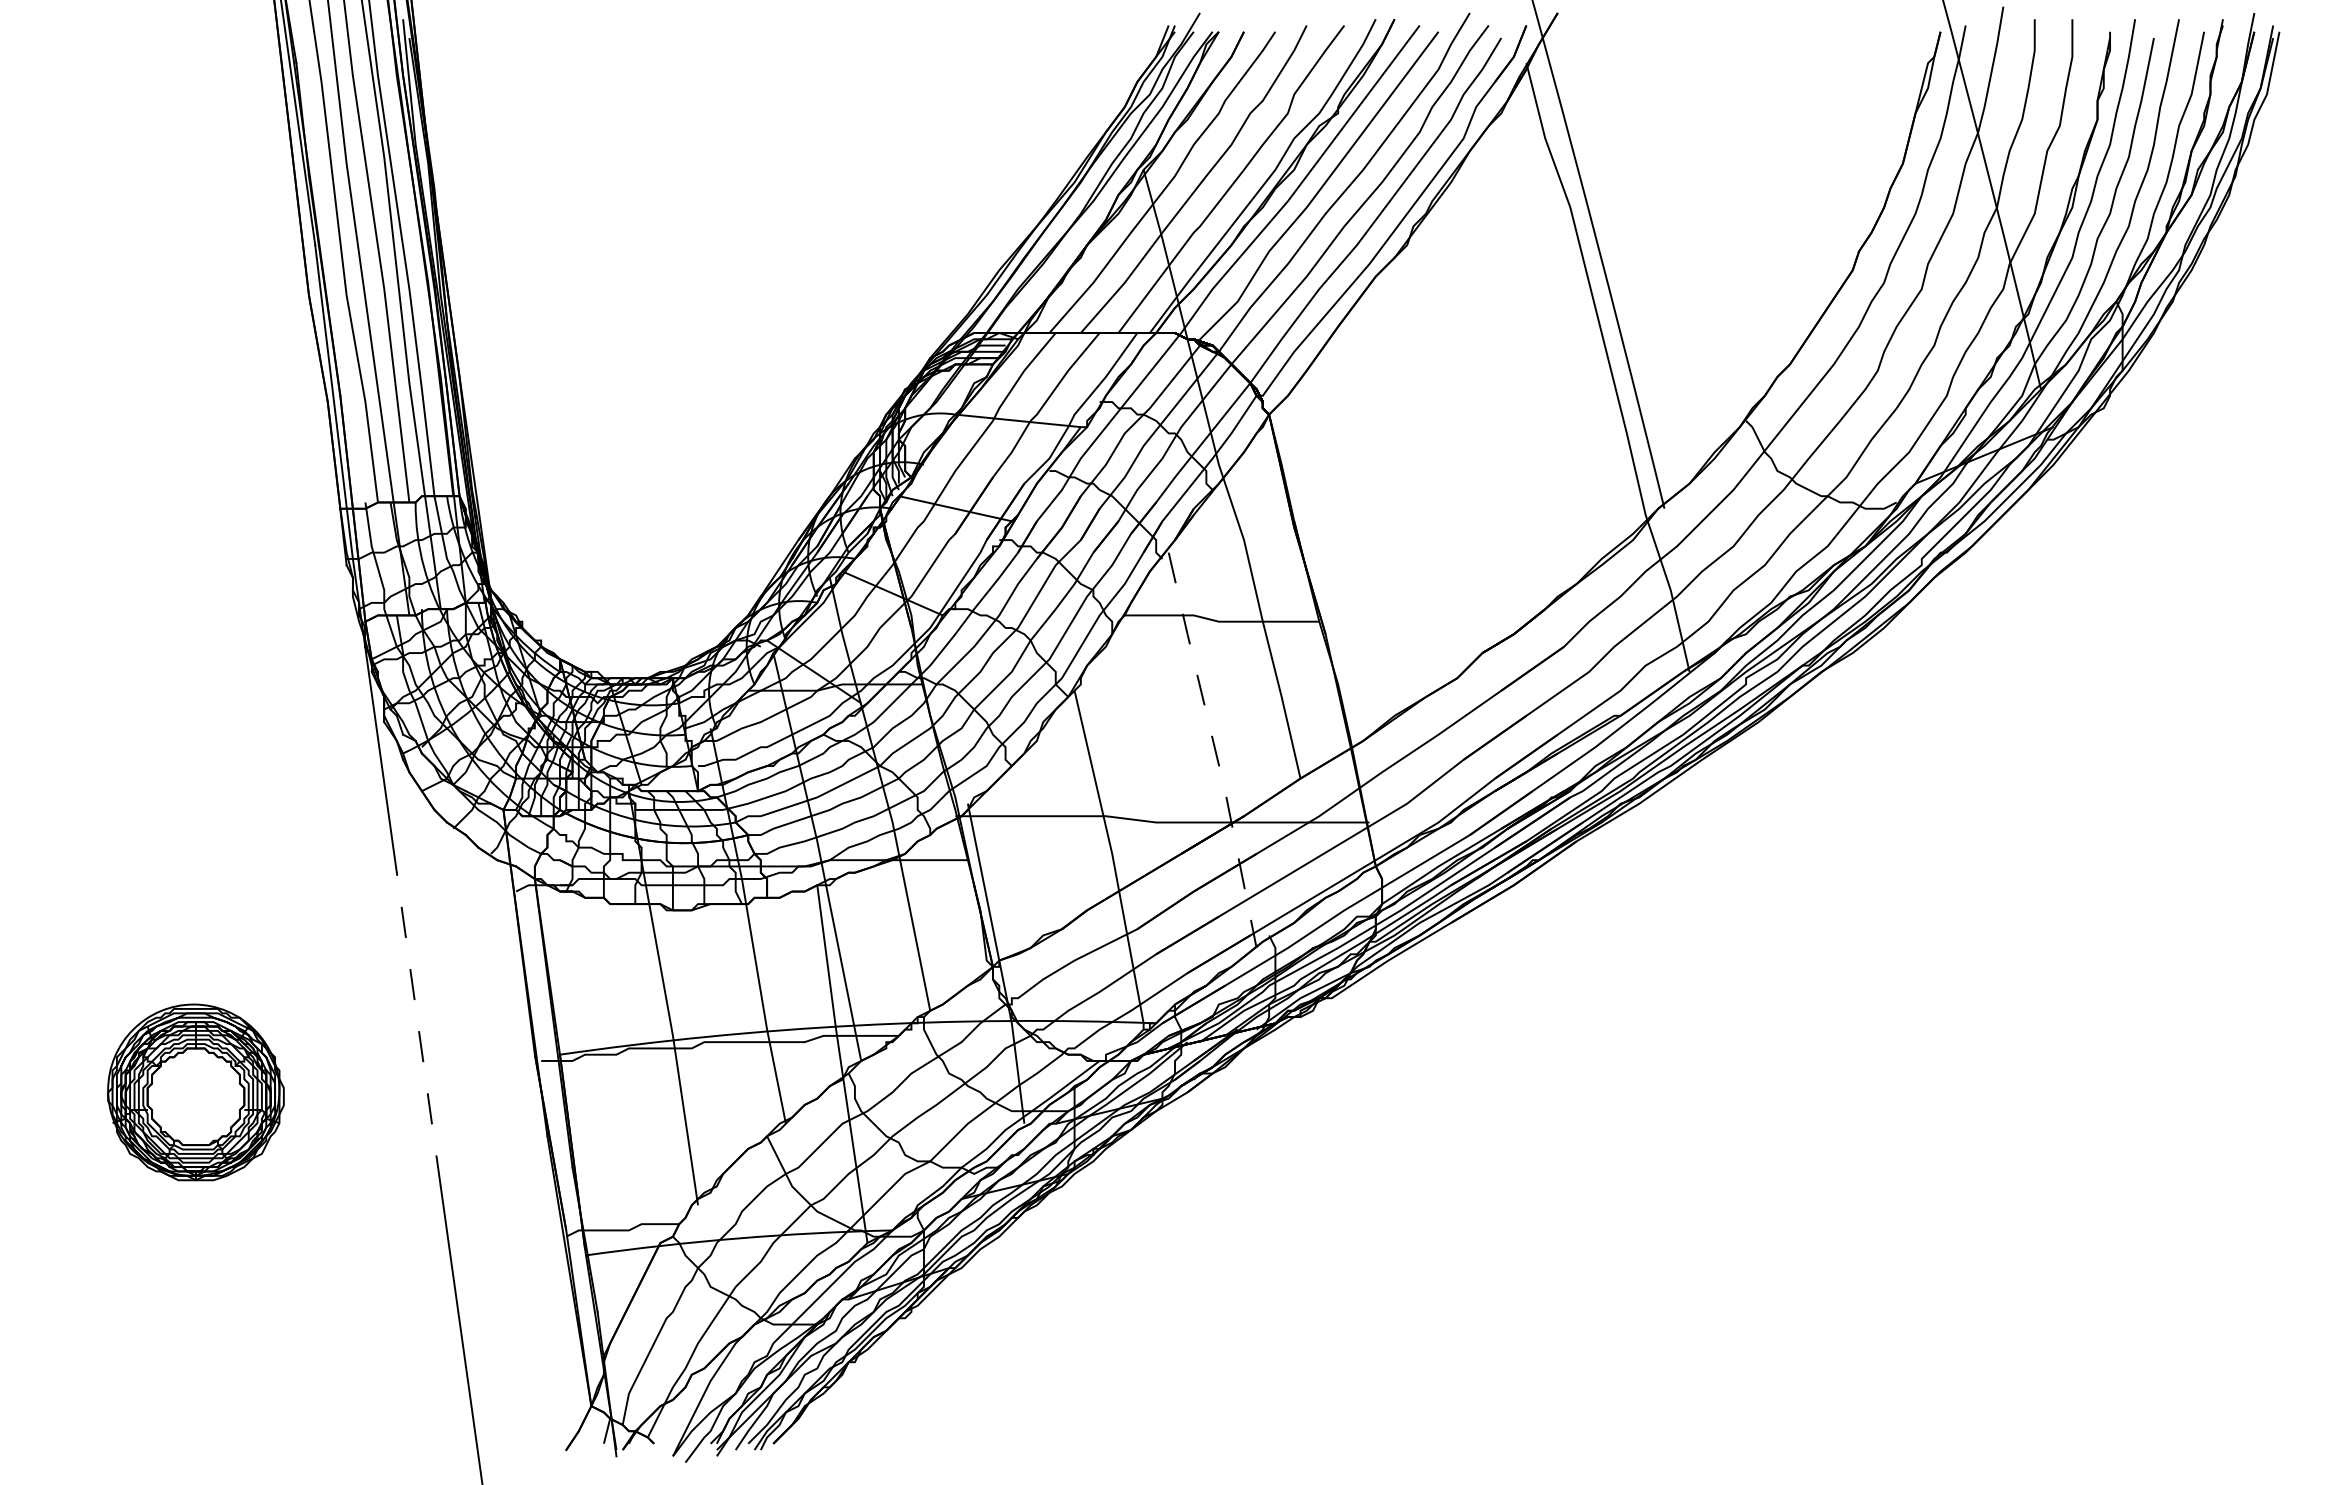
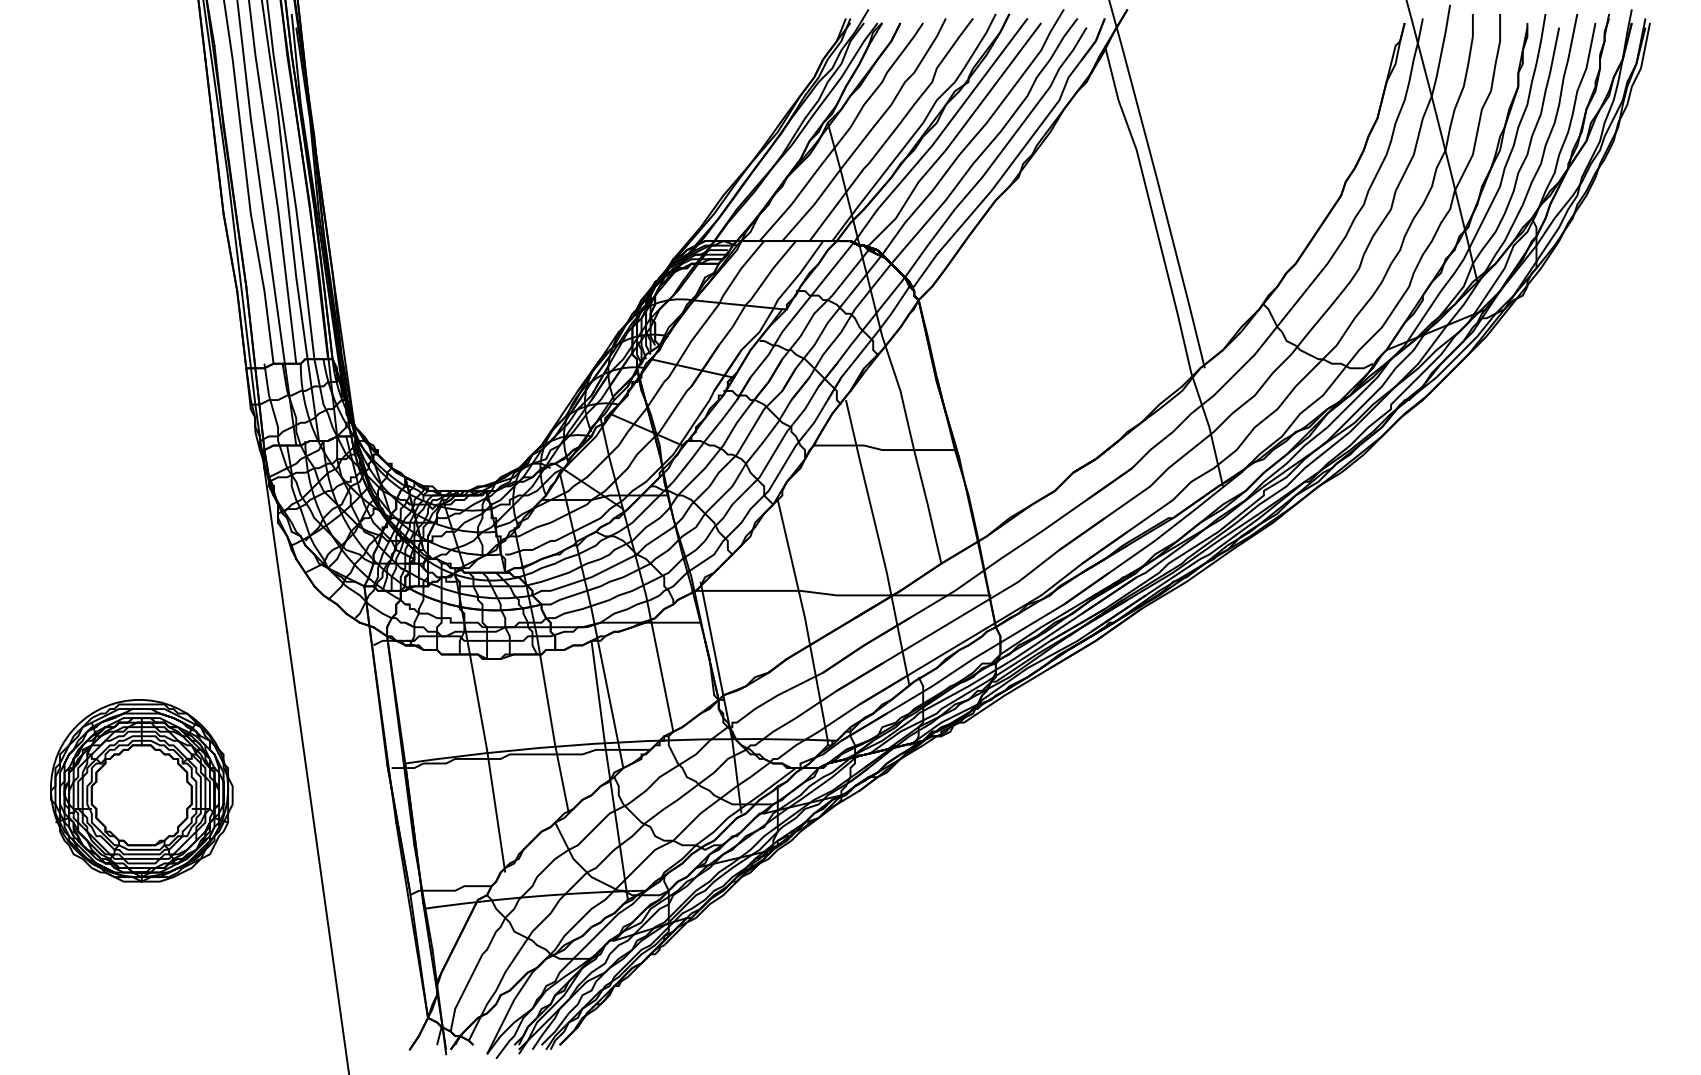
line: (1215, 749) -> (879, 542), dashed -> solid
line: (418, 1029) -> (302, 745), dashed -> solid
part: (195, 1092) -> (141, 790), size x1.43

